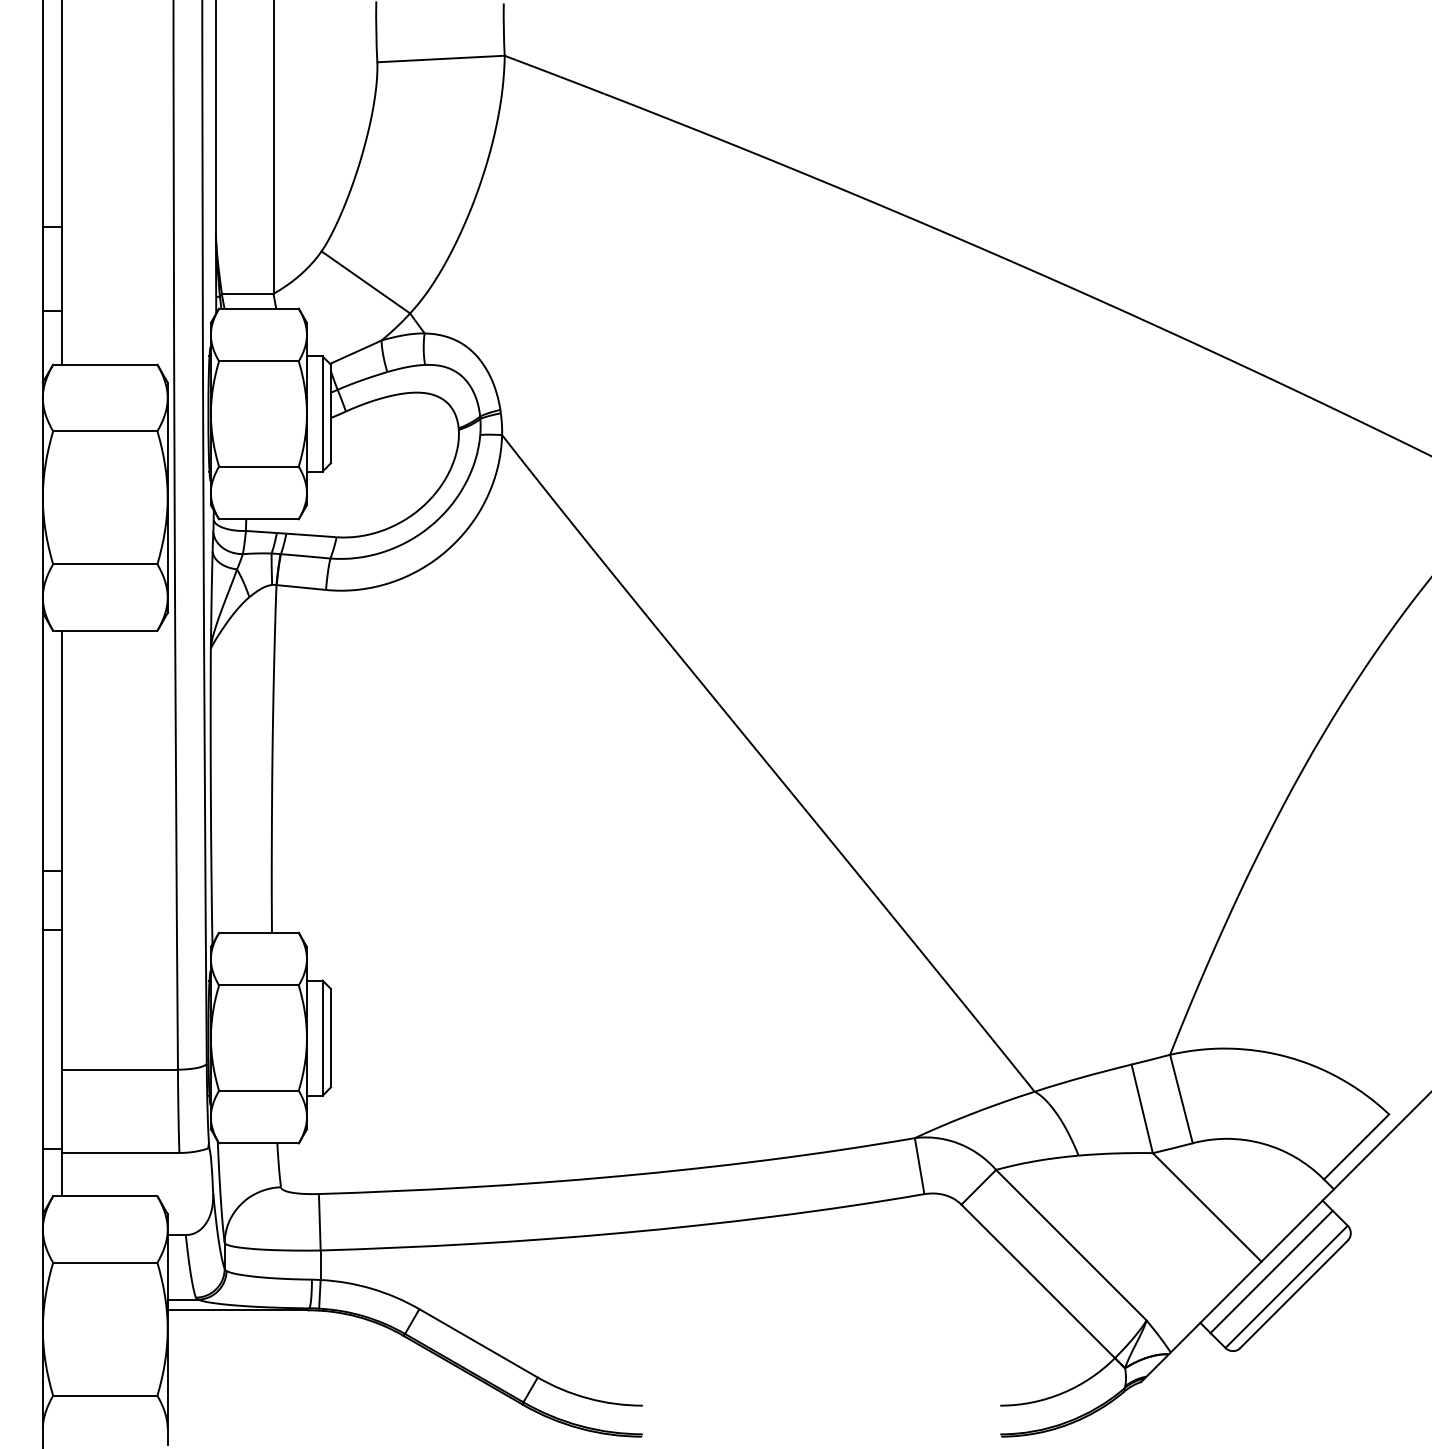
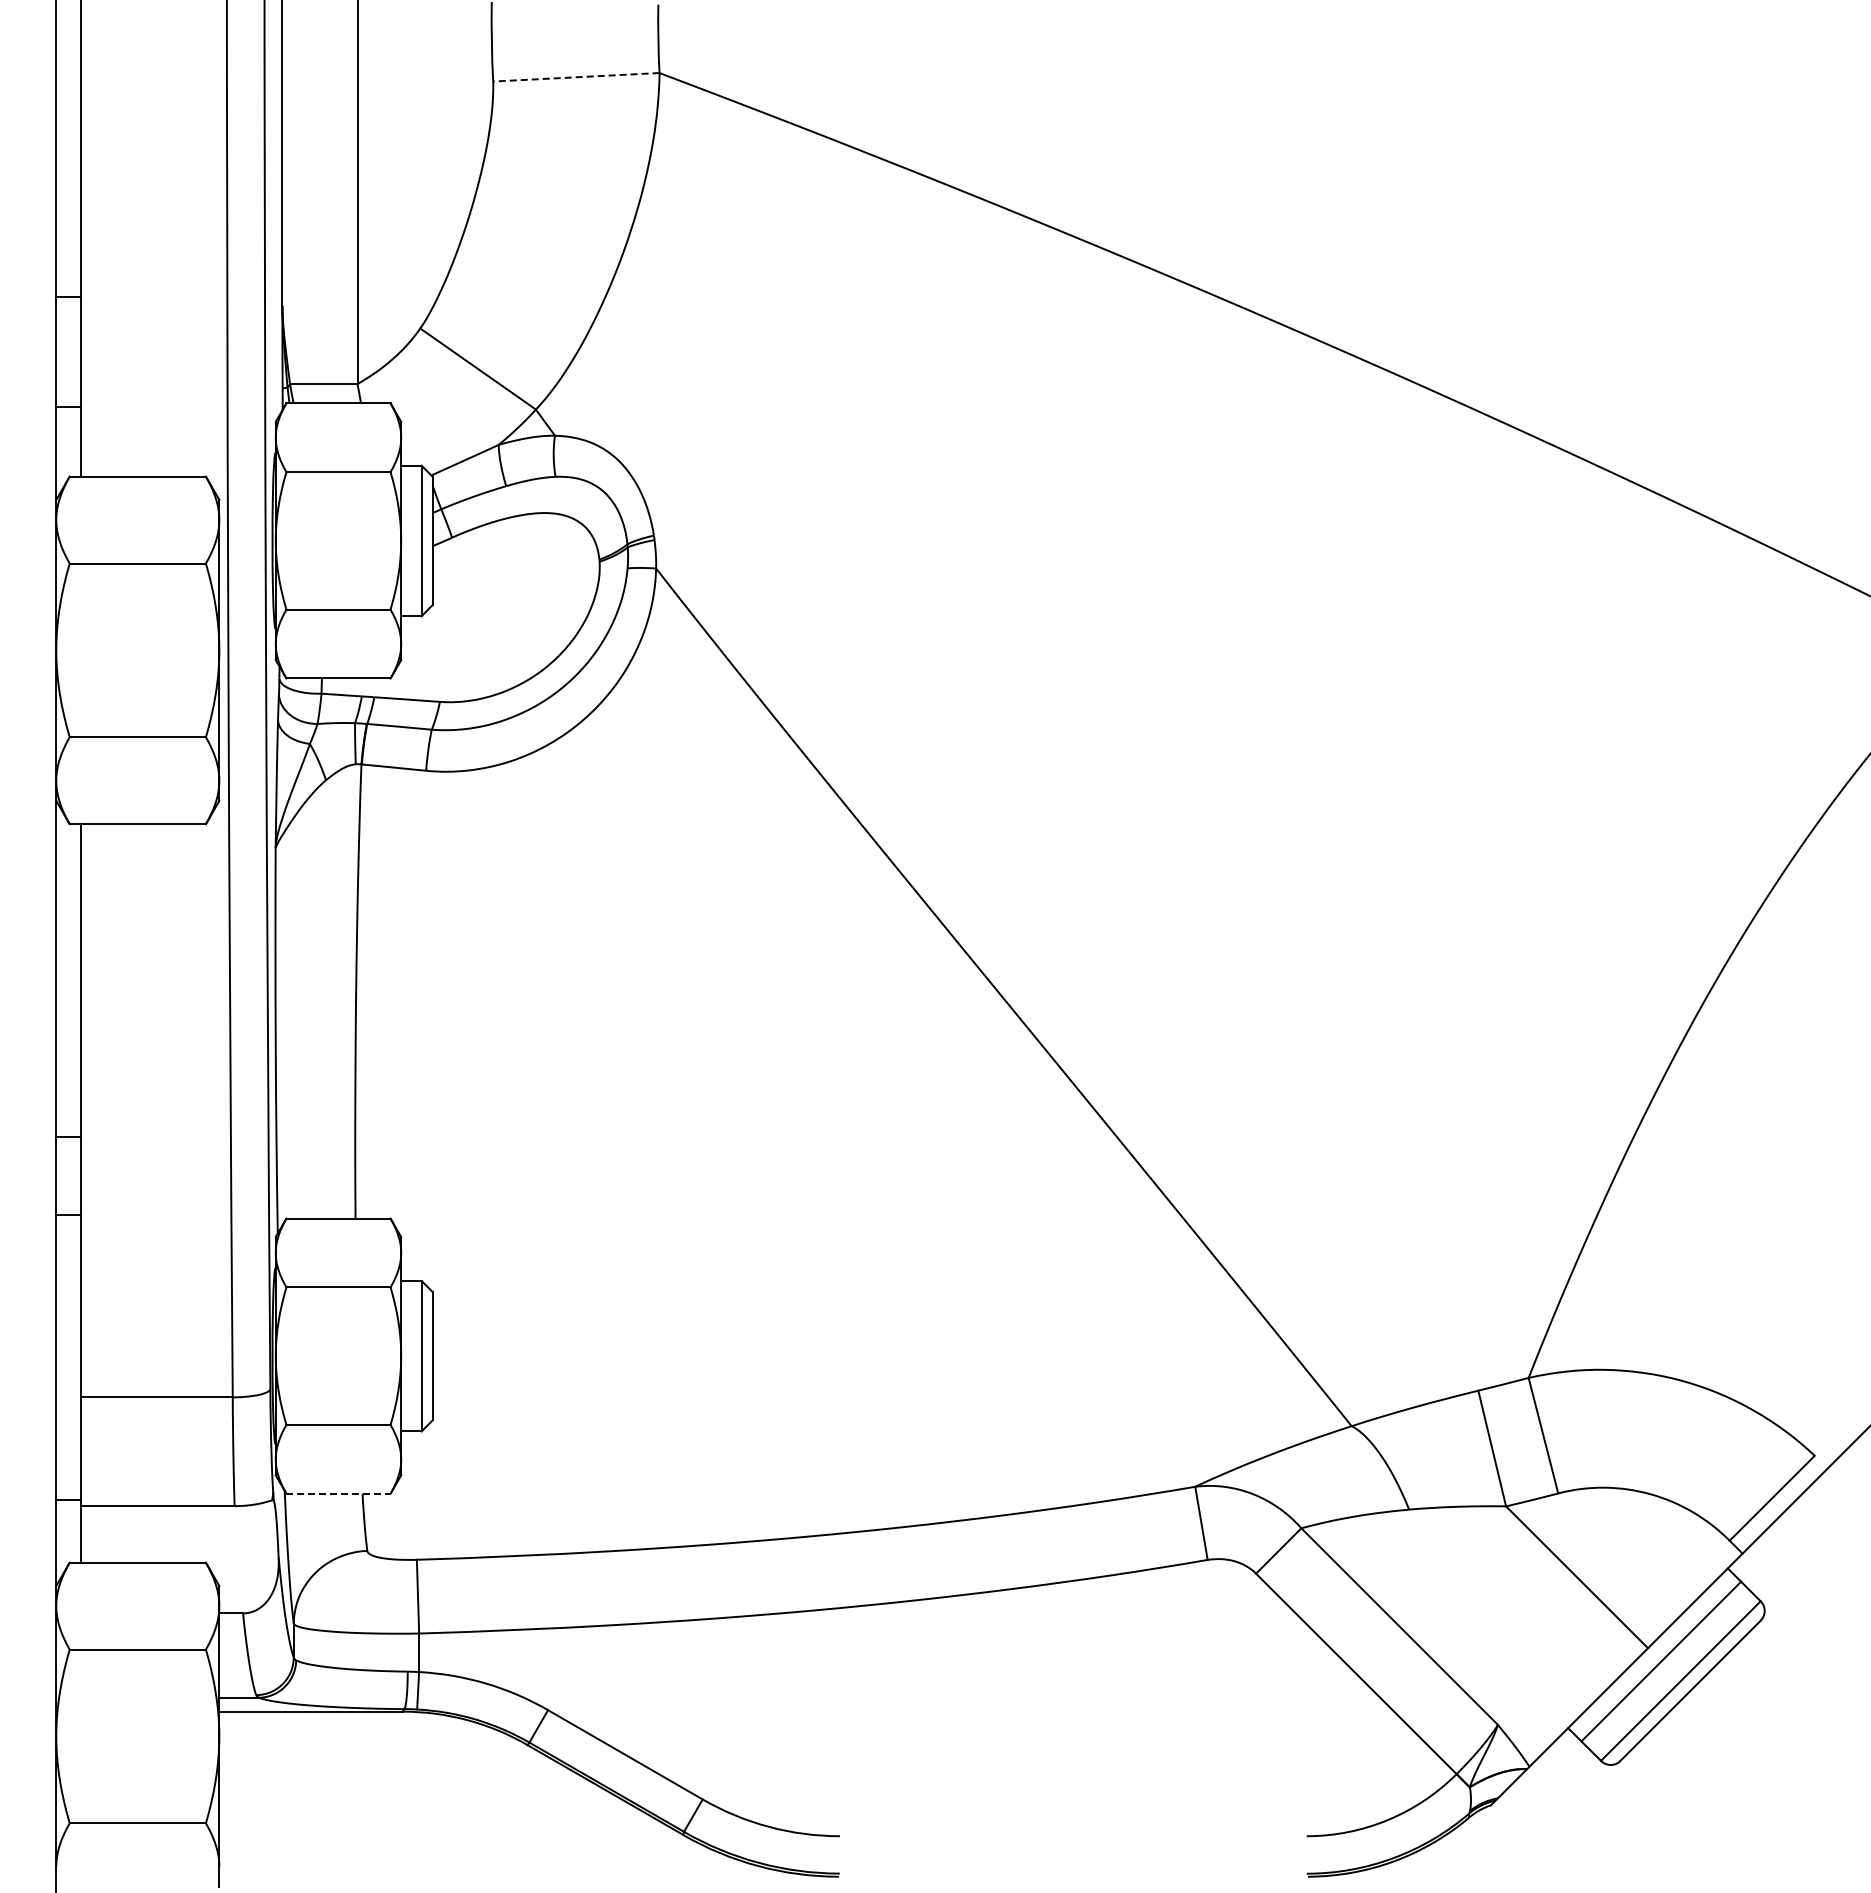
line: (440, 59) -> (575, 77), solid -> dashed
line: (259, 1143) -> (339, 1493), solid -> dashed

